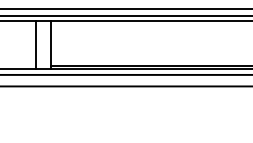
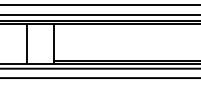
line: (35, 44) -> (26, 43), moved

